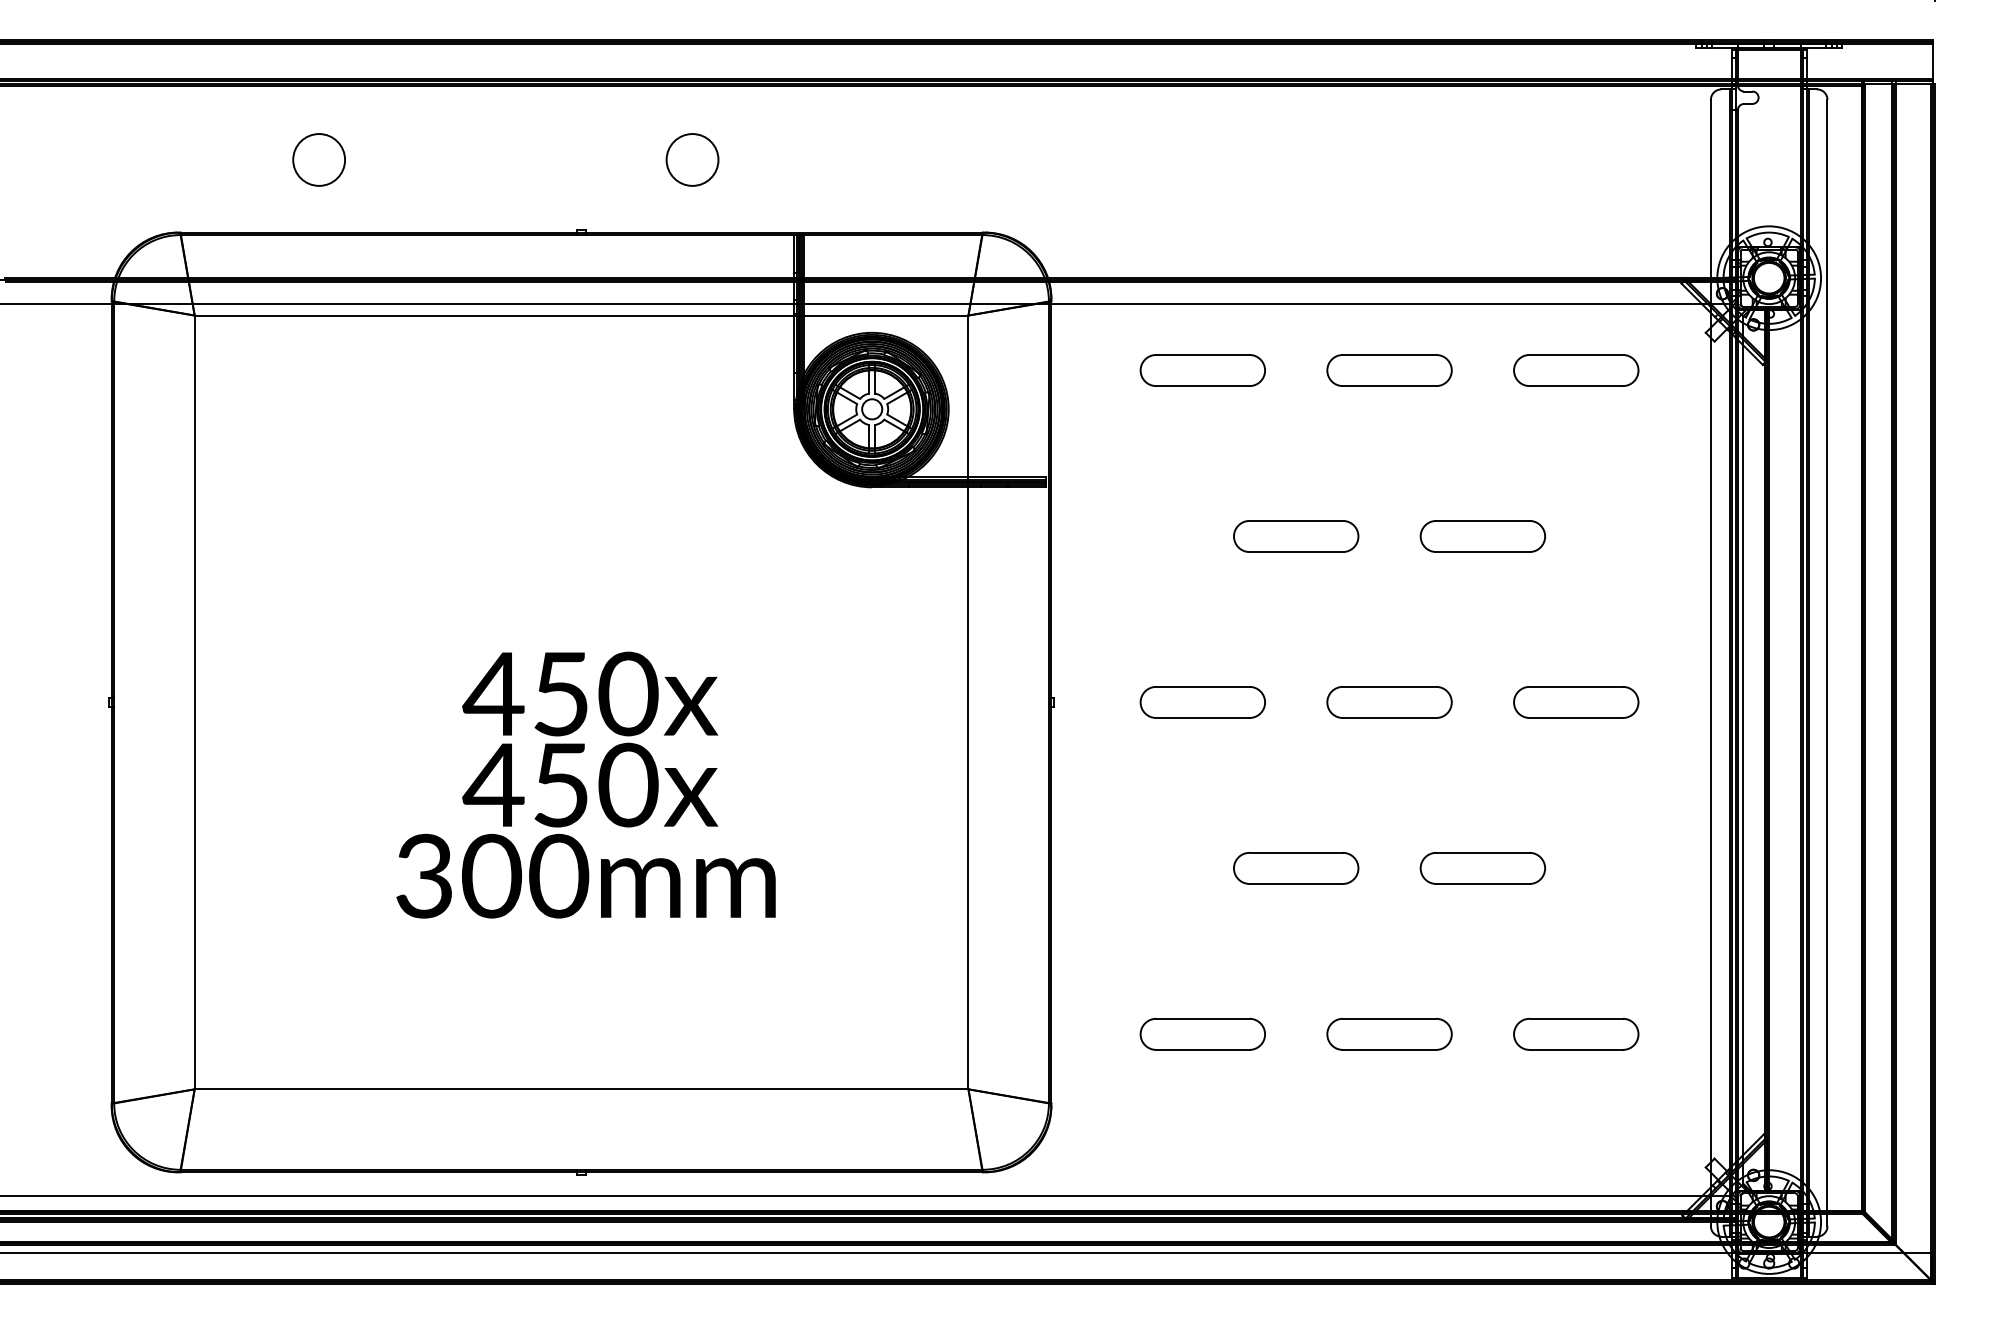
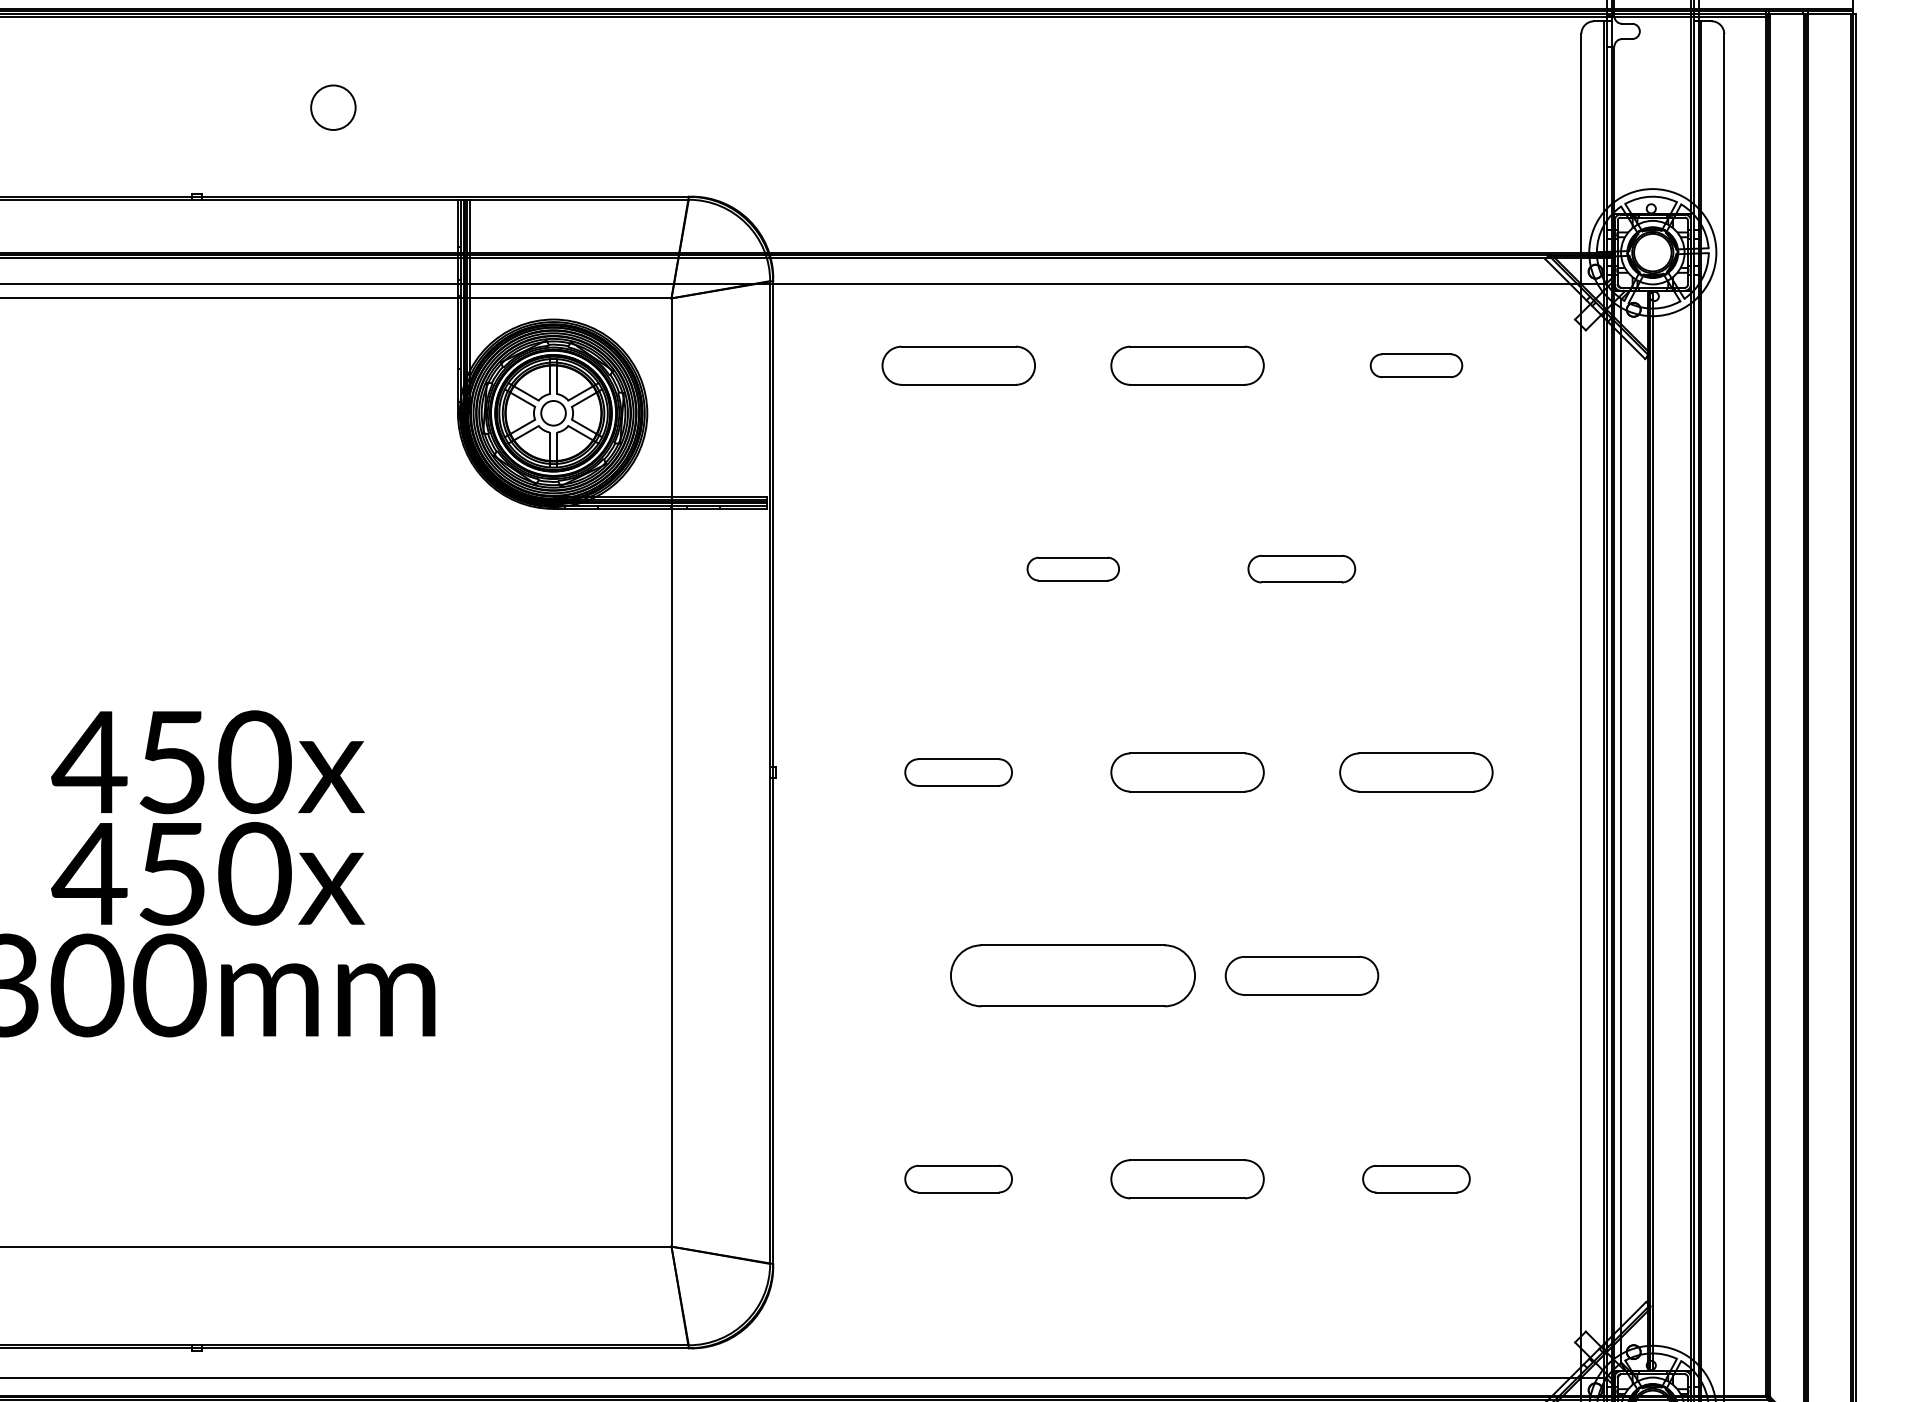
circle: (692, 159) -> (333, 107), size x0.7
part: (1576, 370) -> (1416, 365), size x0.6
part: (1296, 536) -> (1073, 569), size x0.6
part: (1482, 536) -> (1301, 569), size x0.7
part: (1202, 702) -> (958, 772), size x0.7
part: (1296, 868) -> (1073, 976), size x1.6
part: (1202, 1033) -> (958, 1178), size x0.7
part: (1576, 1033) -> (1416, 1178), size x0.7

